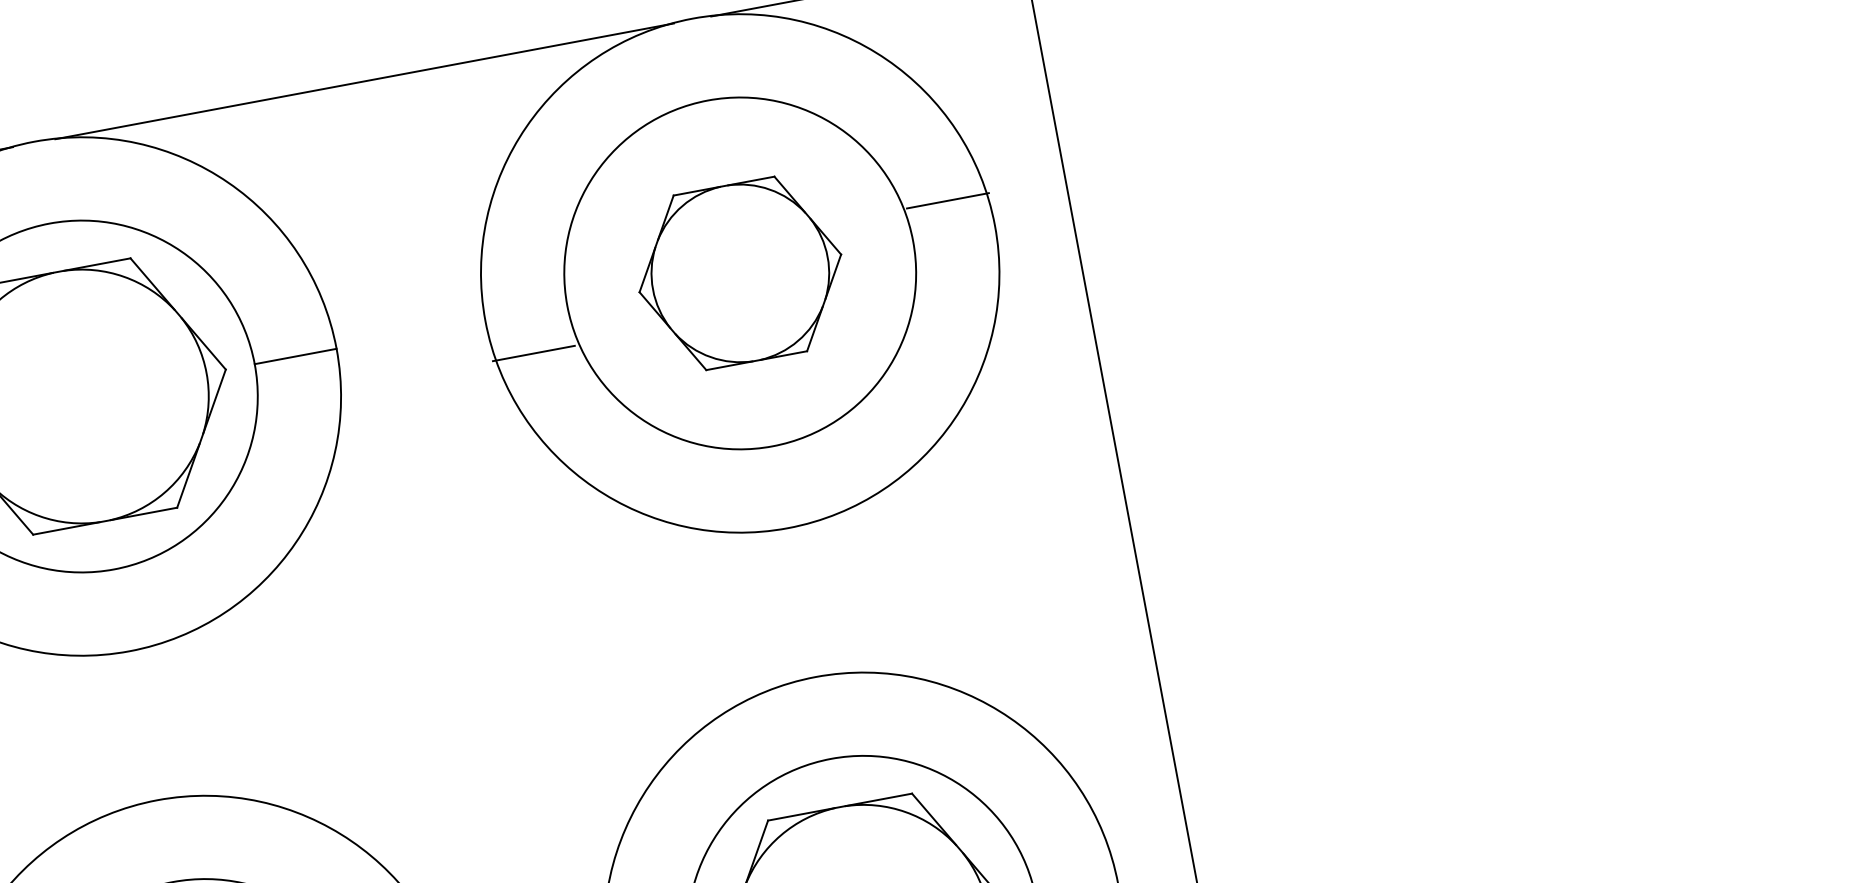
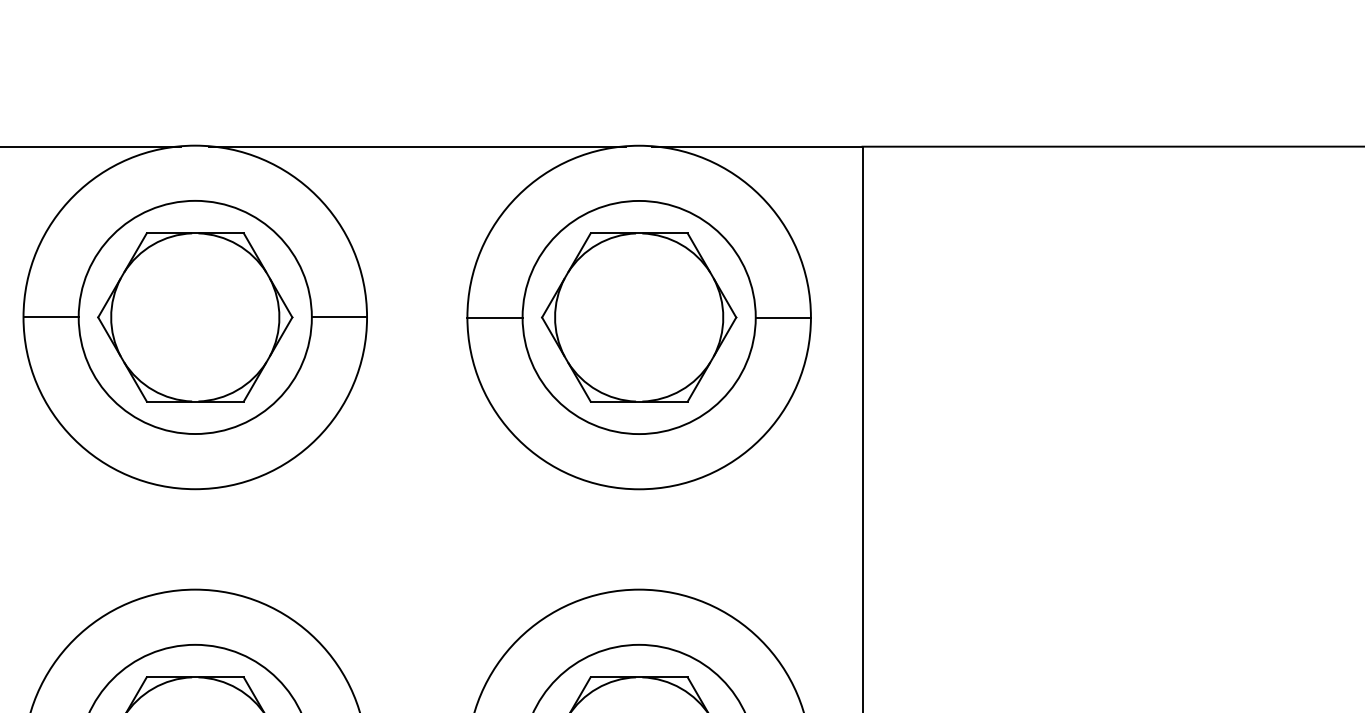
line: (946, 200) -> (782, 317), moved
part: (740, 273) -> (639, 317), size x1.43
line: (533, 353) -> (494, 317), moved

